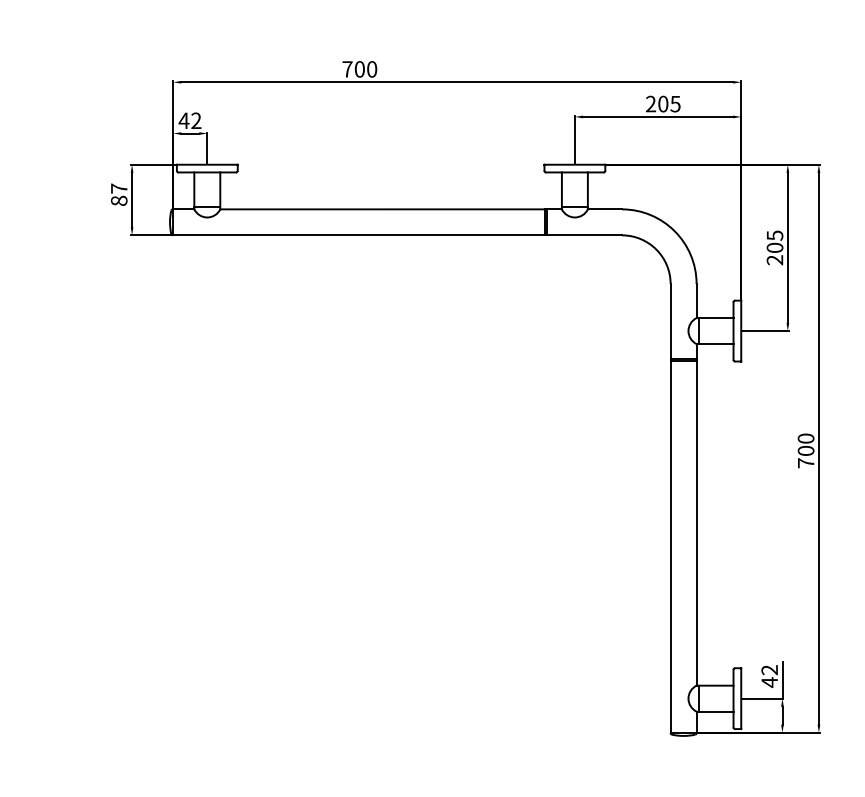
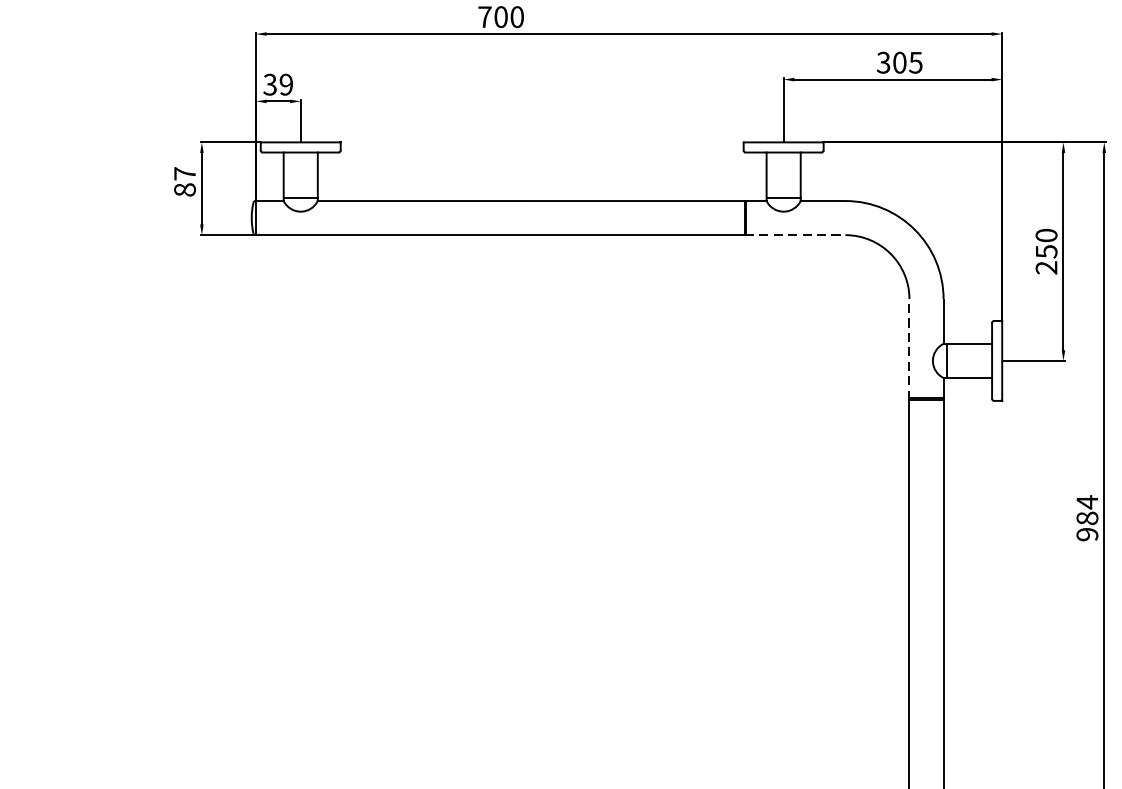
text: (650, 104) -> (882, 63), 205 -> 305
text: (189, 120) -> (277, 84), 42 -> 39
line: (584, 235) -> (796, 235), solid -> dashed
text: (774, 241) -> (1045, 243), 205 -> 250
line: (670, 321) -> (909, 348), solid -> dashed
text: (805, 450) -> (1086, 517), 700 -> 984

